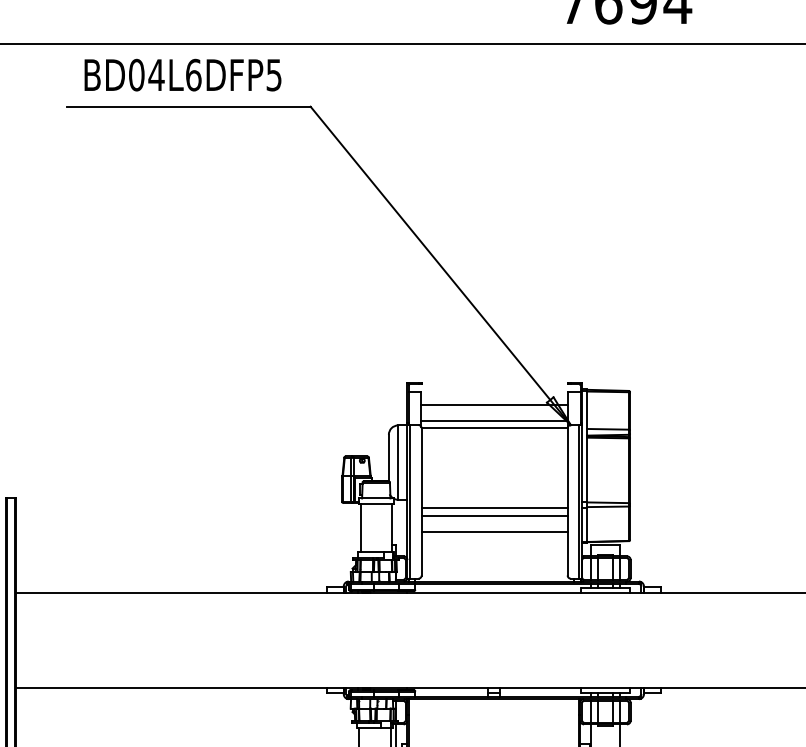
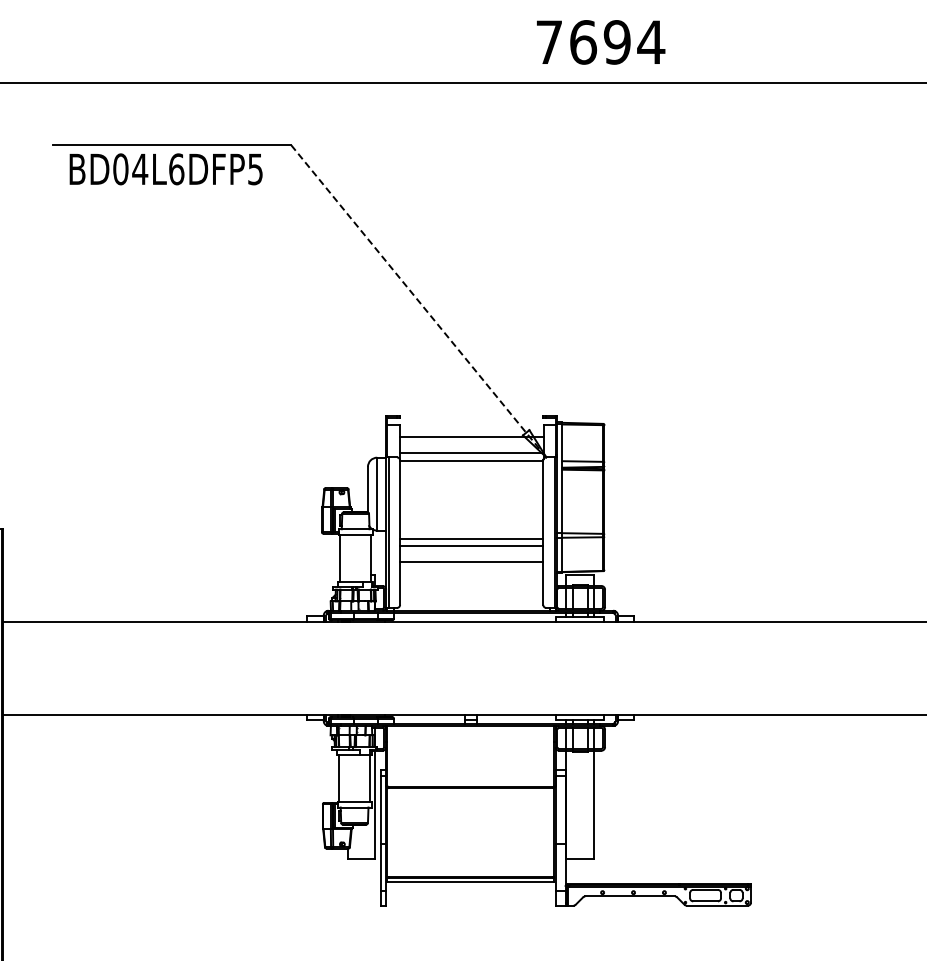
text: (182, 75) -> (165, 169), moved
line: (440, 266) -> (418, 301), solid -> dashed

